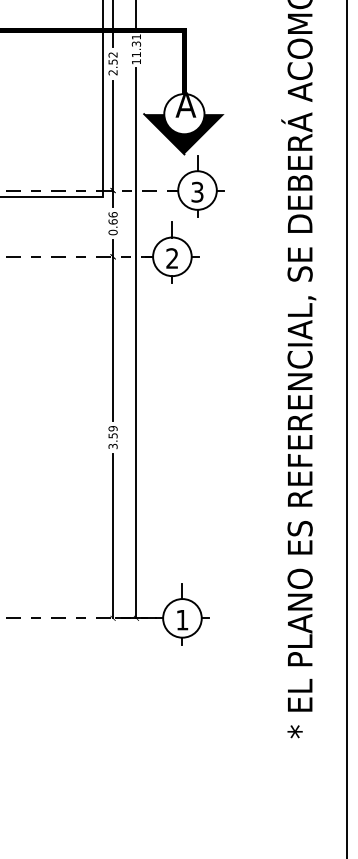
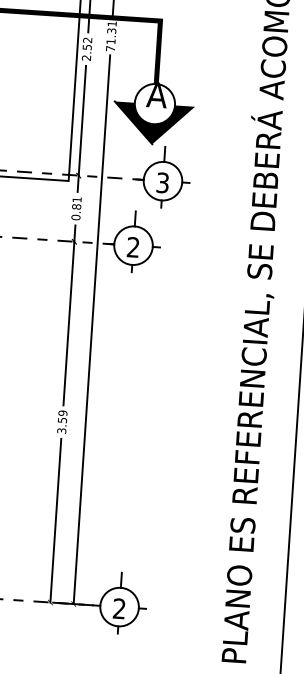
text: (136, 61) -> (110, 48), 11.31 -> 71.31
text: (112, 218) -> (76, 203), 0.66 -> 0.81
text: (182, 619) -> (119, 608), 1 -> 2

